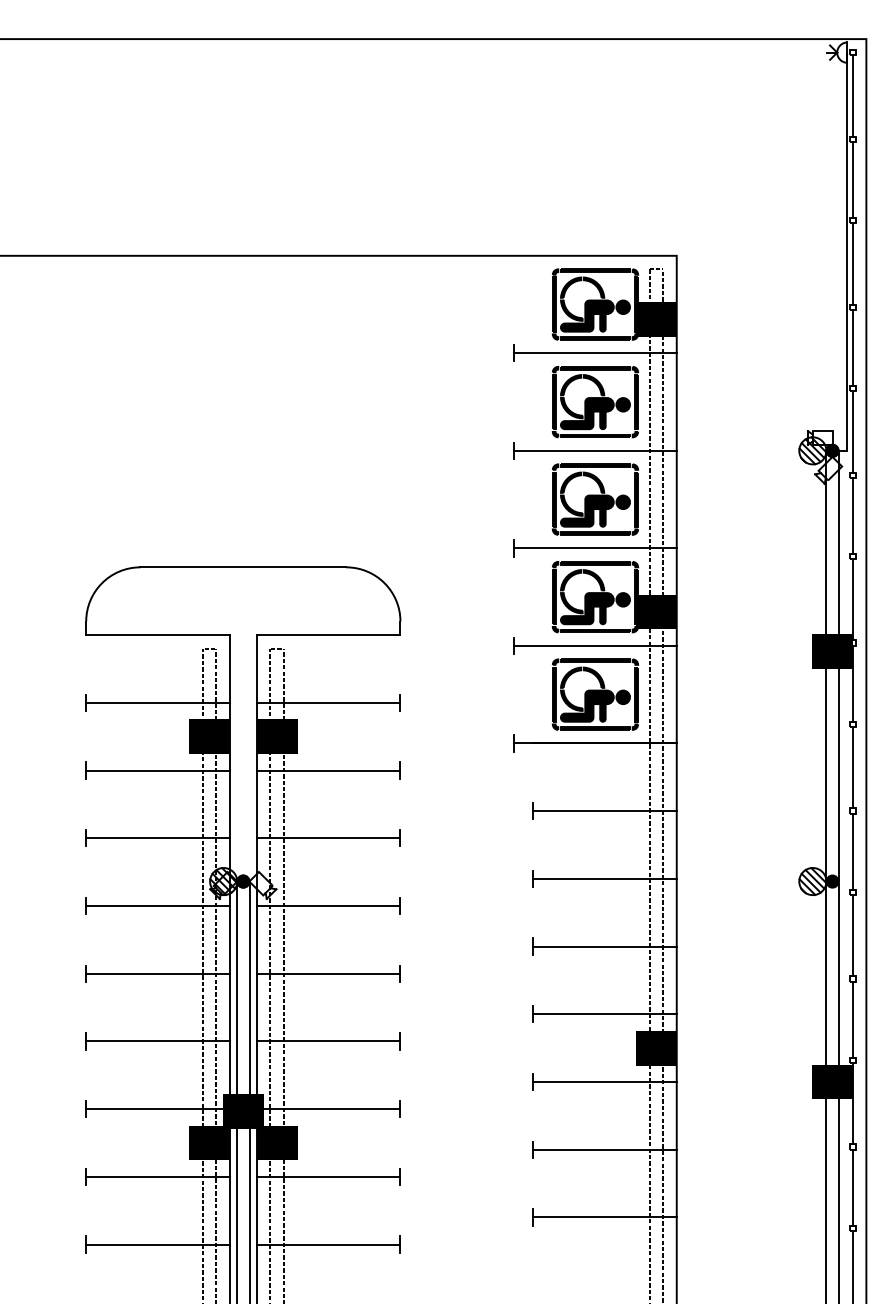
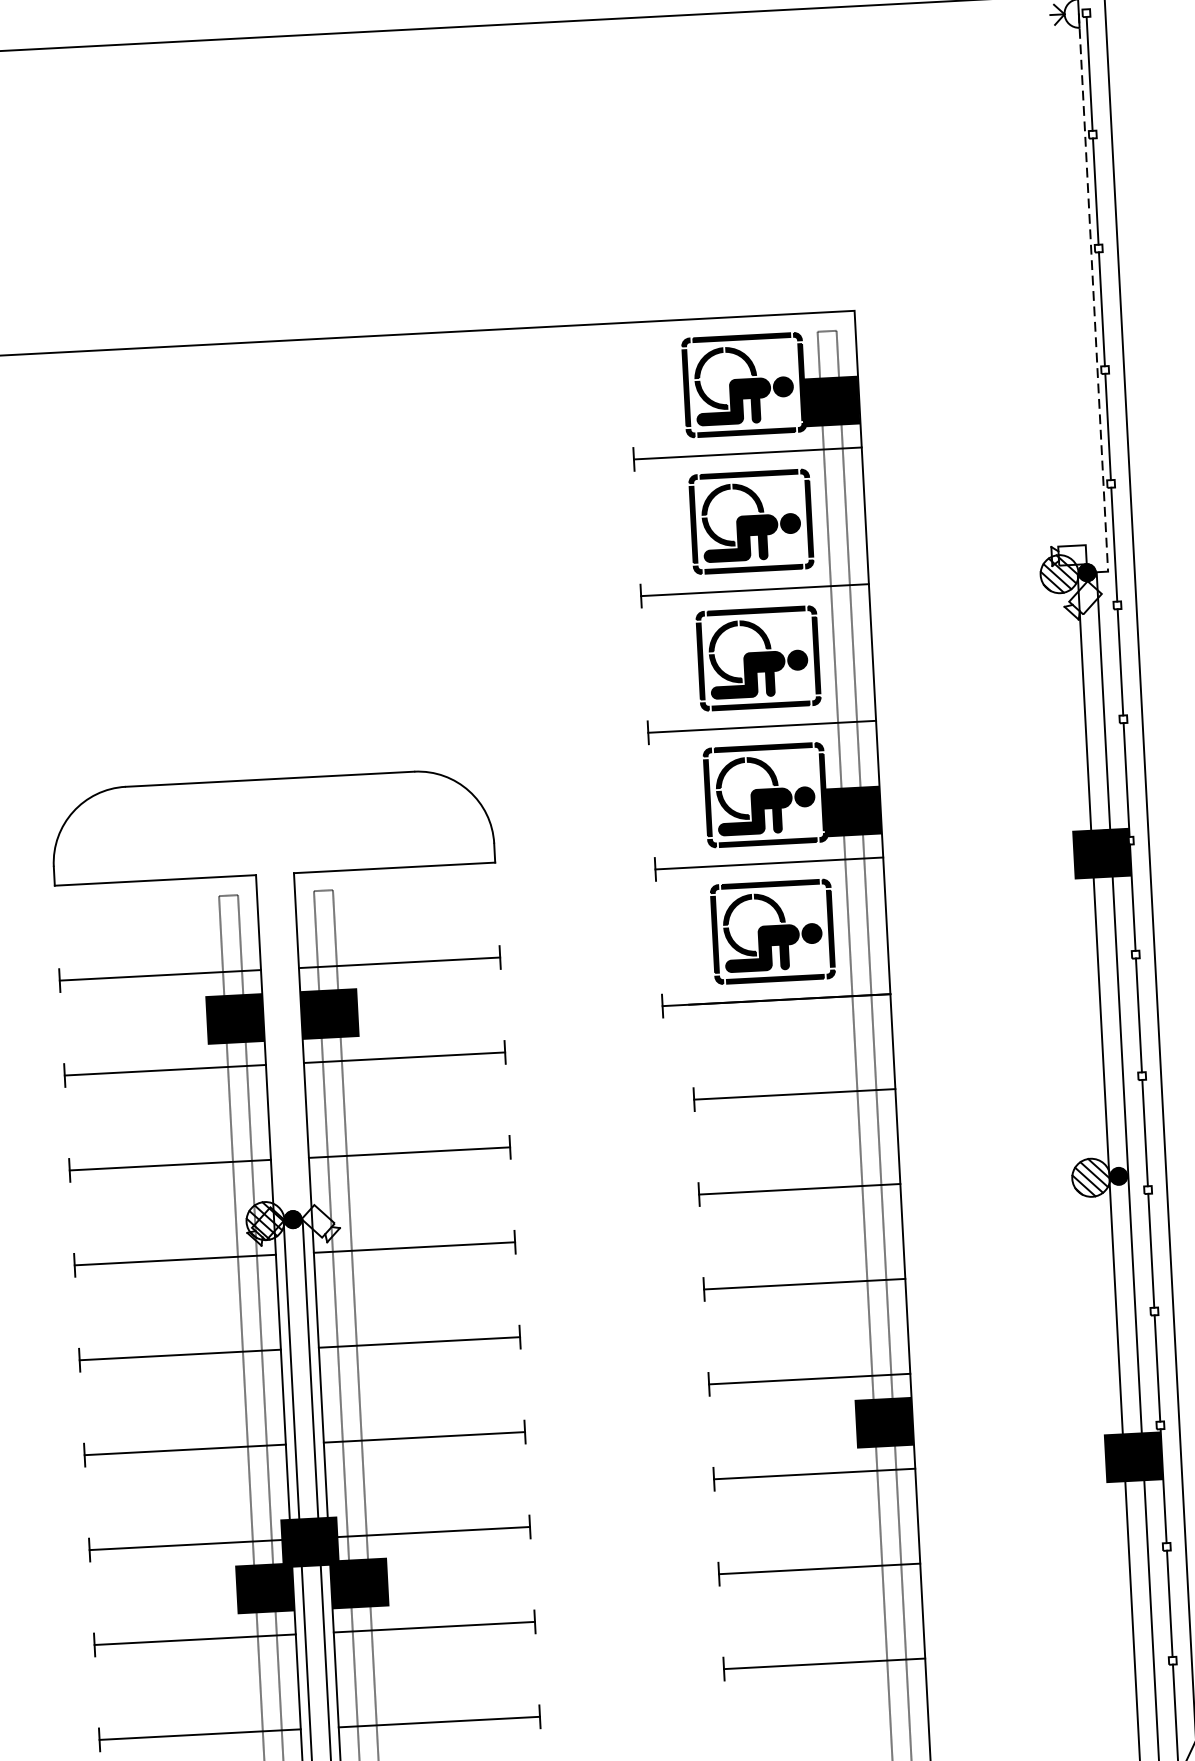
line: (847, 252) -> (1093, 293), solid -> dashed

